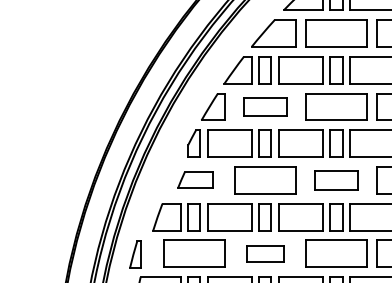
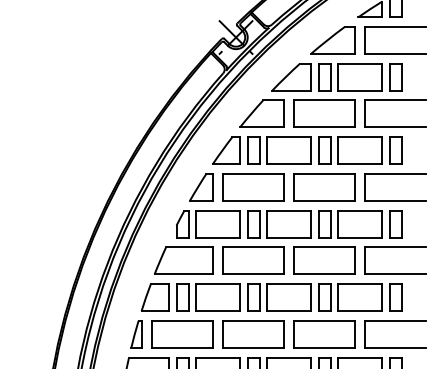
part: (265, 107) -> (253, 187), size x1.43
part: (195, 180) -> (183, 260), size x1.67
part: (336, 180) -> (324, 260), size x1.43
part: (265, 254) -> (253, 334), size x1.67
part: (135, 255) -> (136, 334), moved

